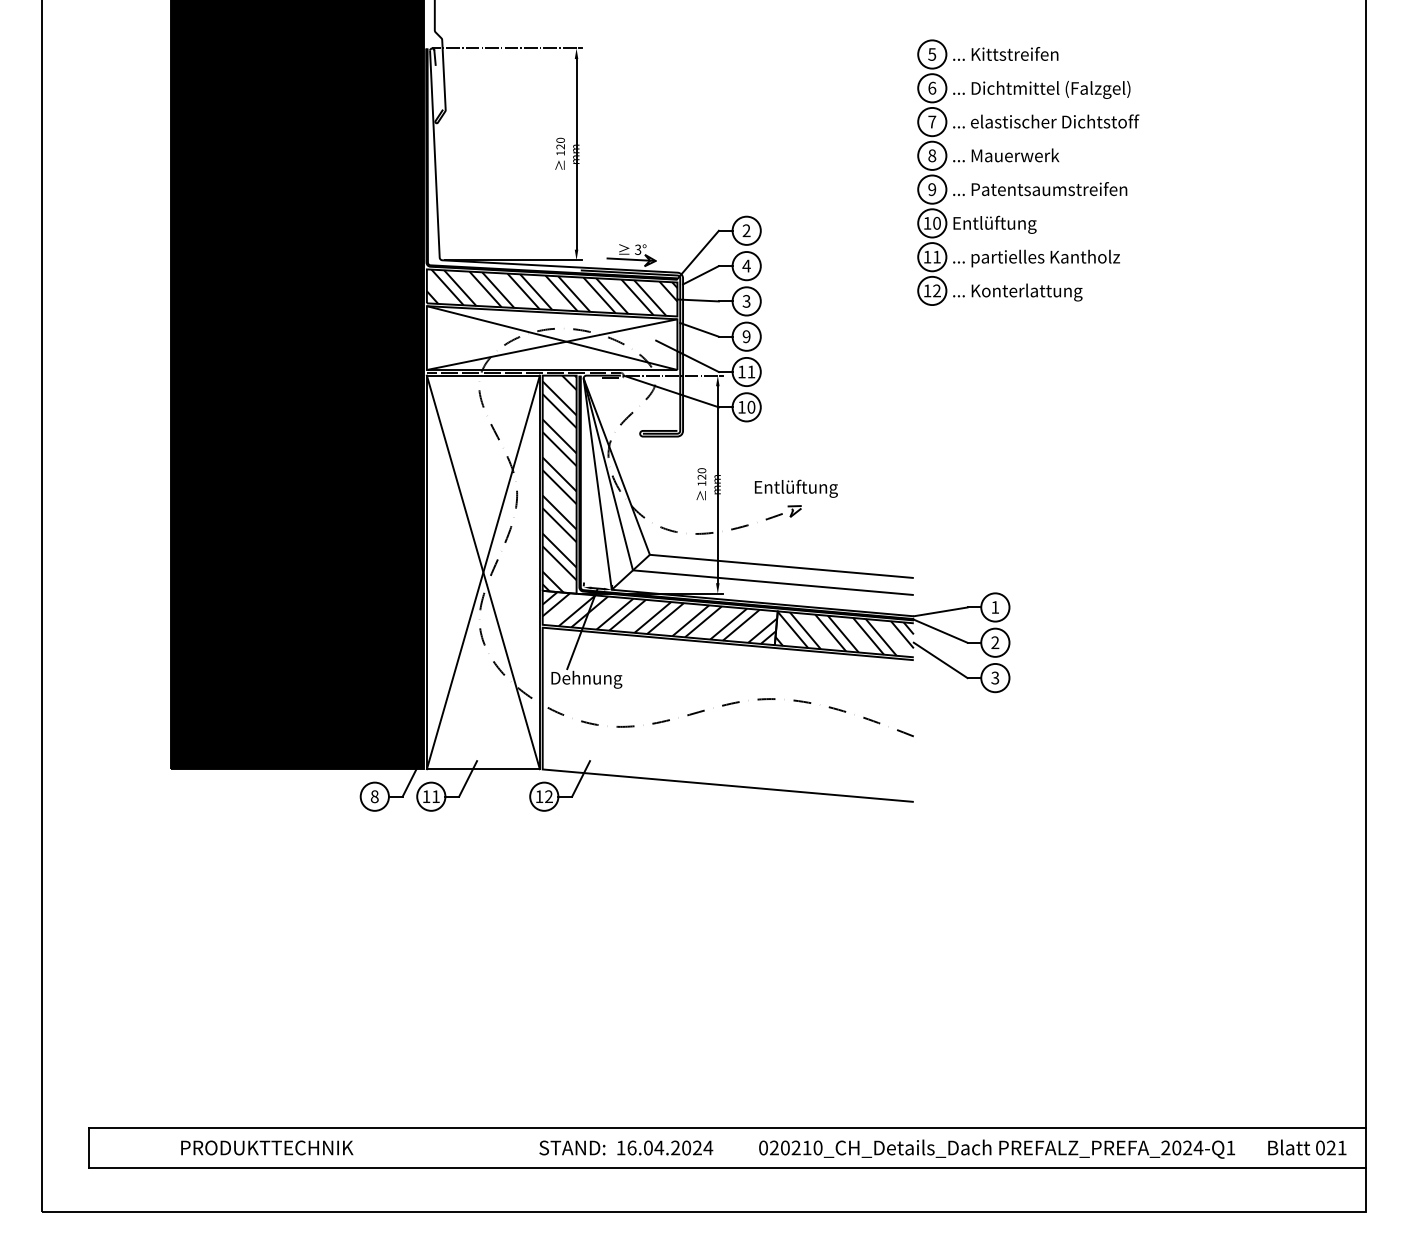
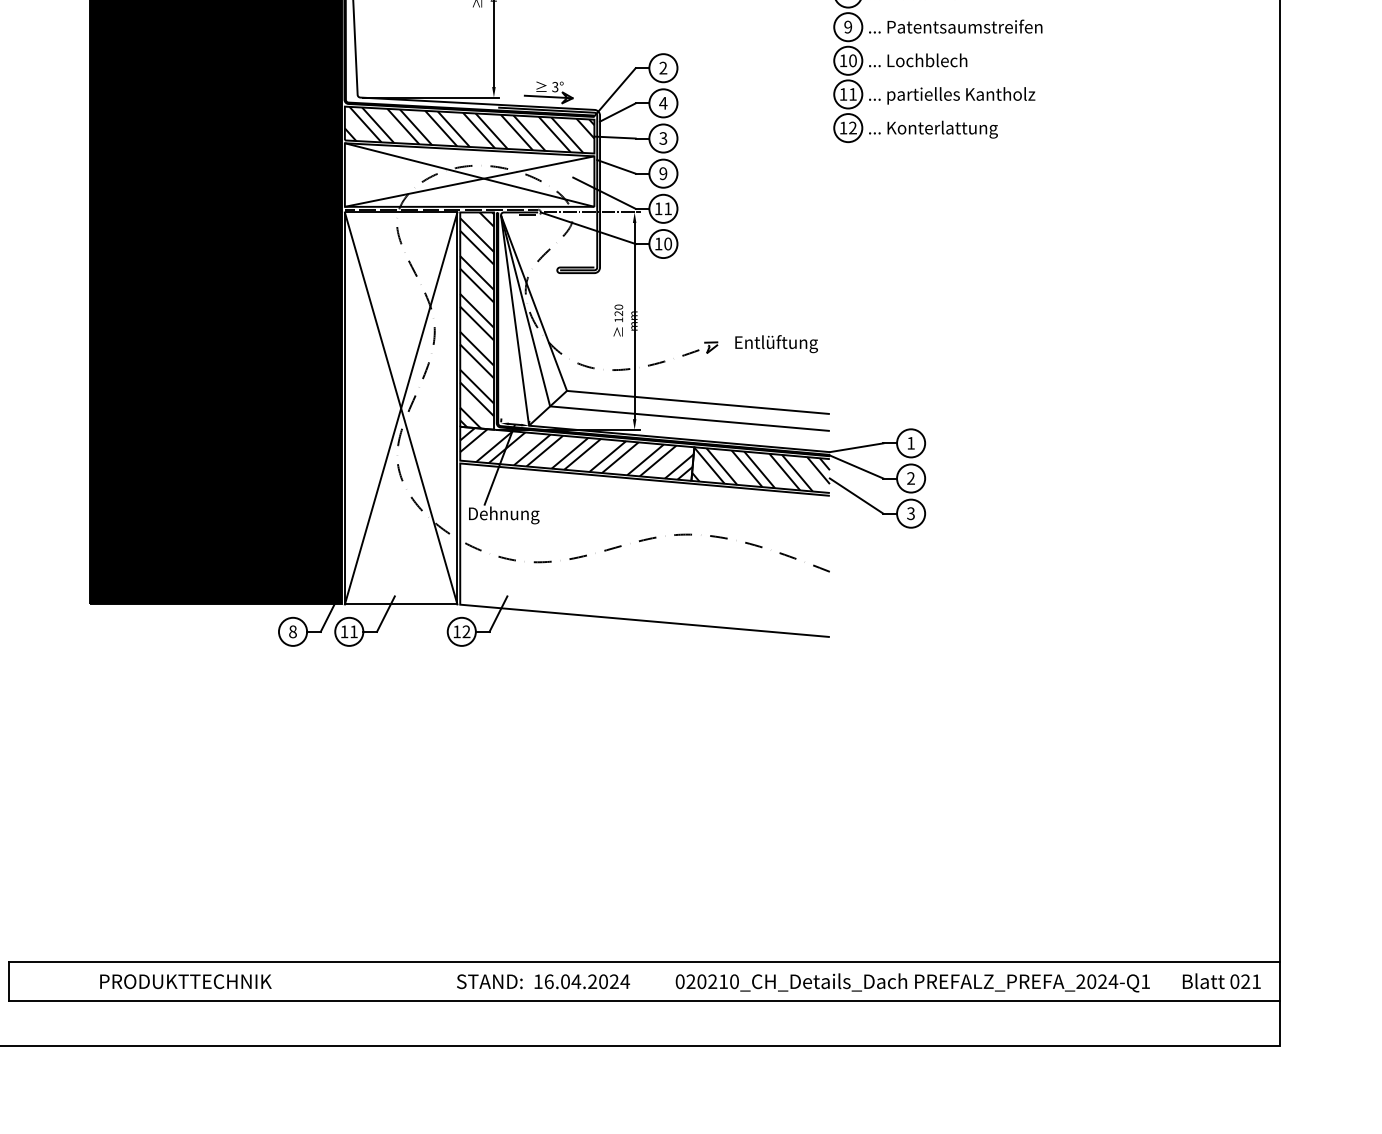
text: (1002, 224) -> (918, 61), Entlüftung -> ... Lochblech
text: (796, 488) -> (776, 343), moved

